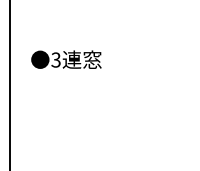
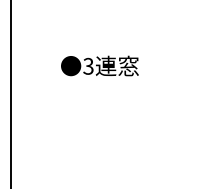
text: (66, 59) -> (100, 65), moved

